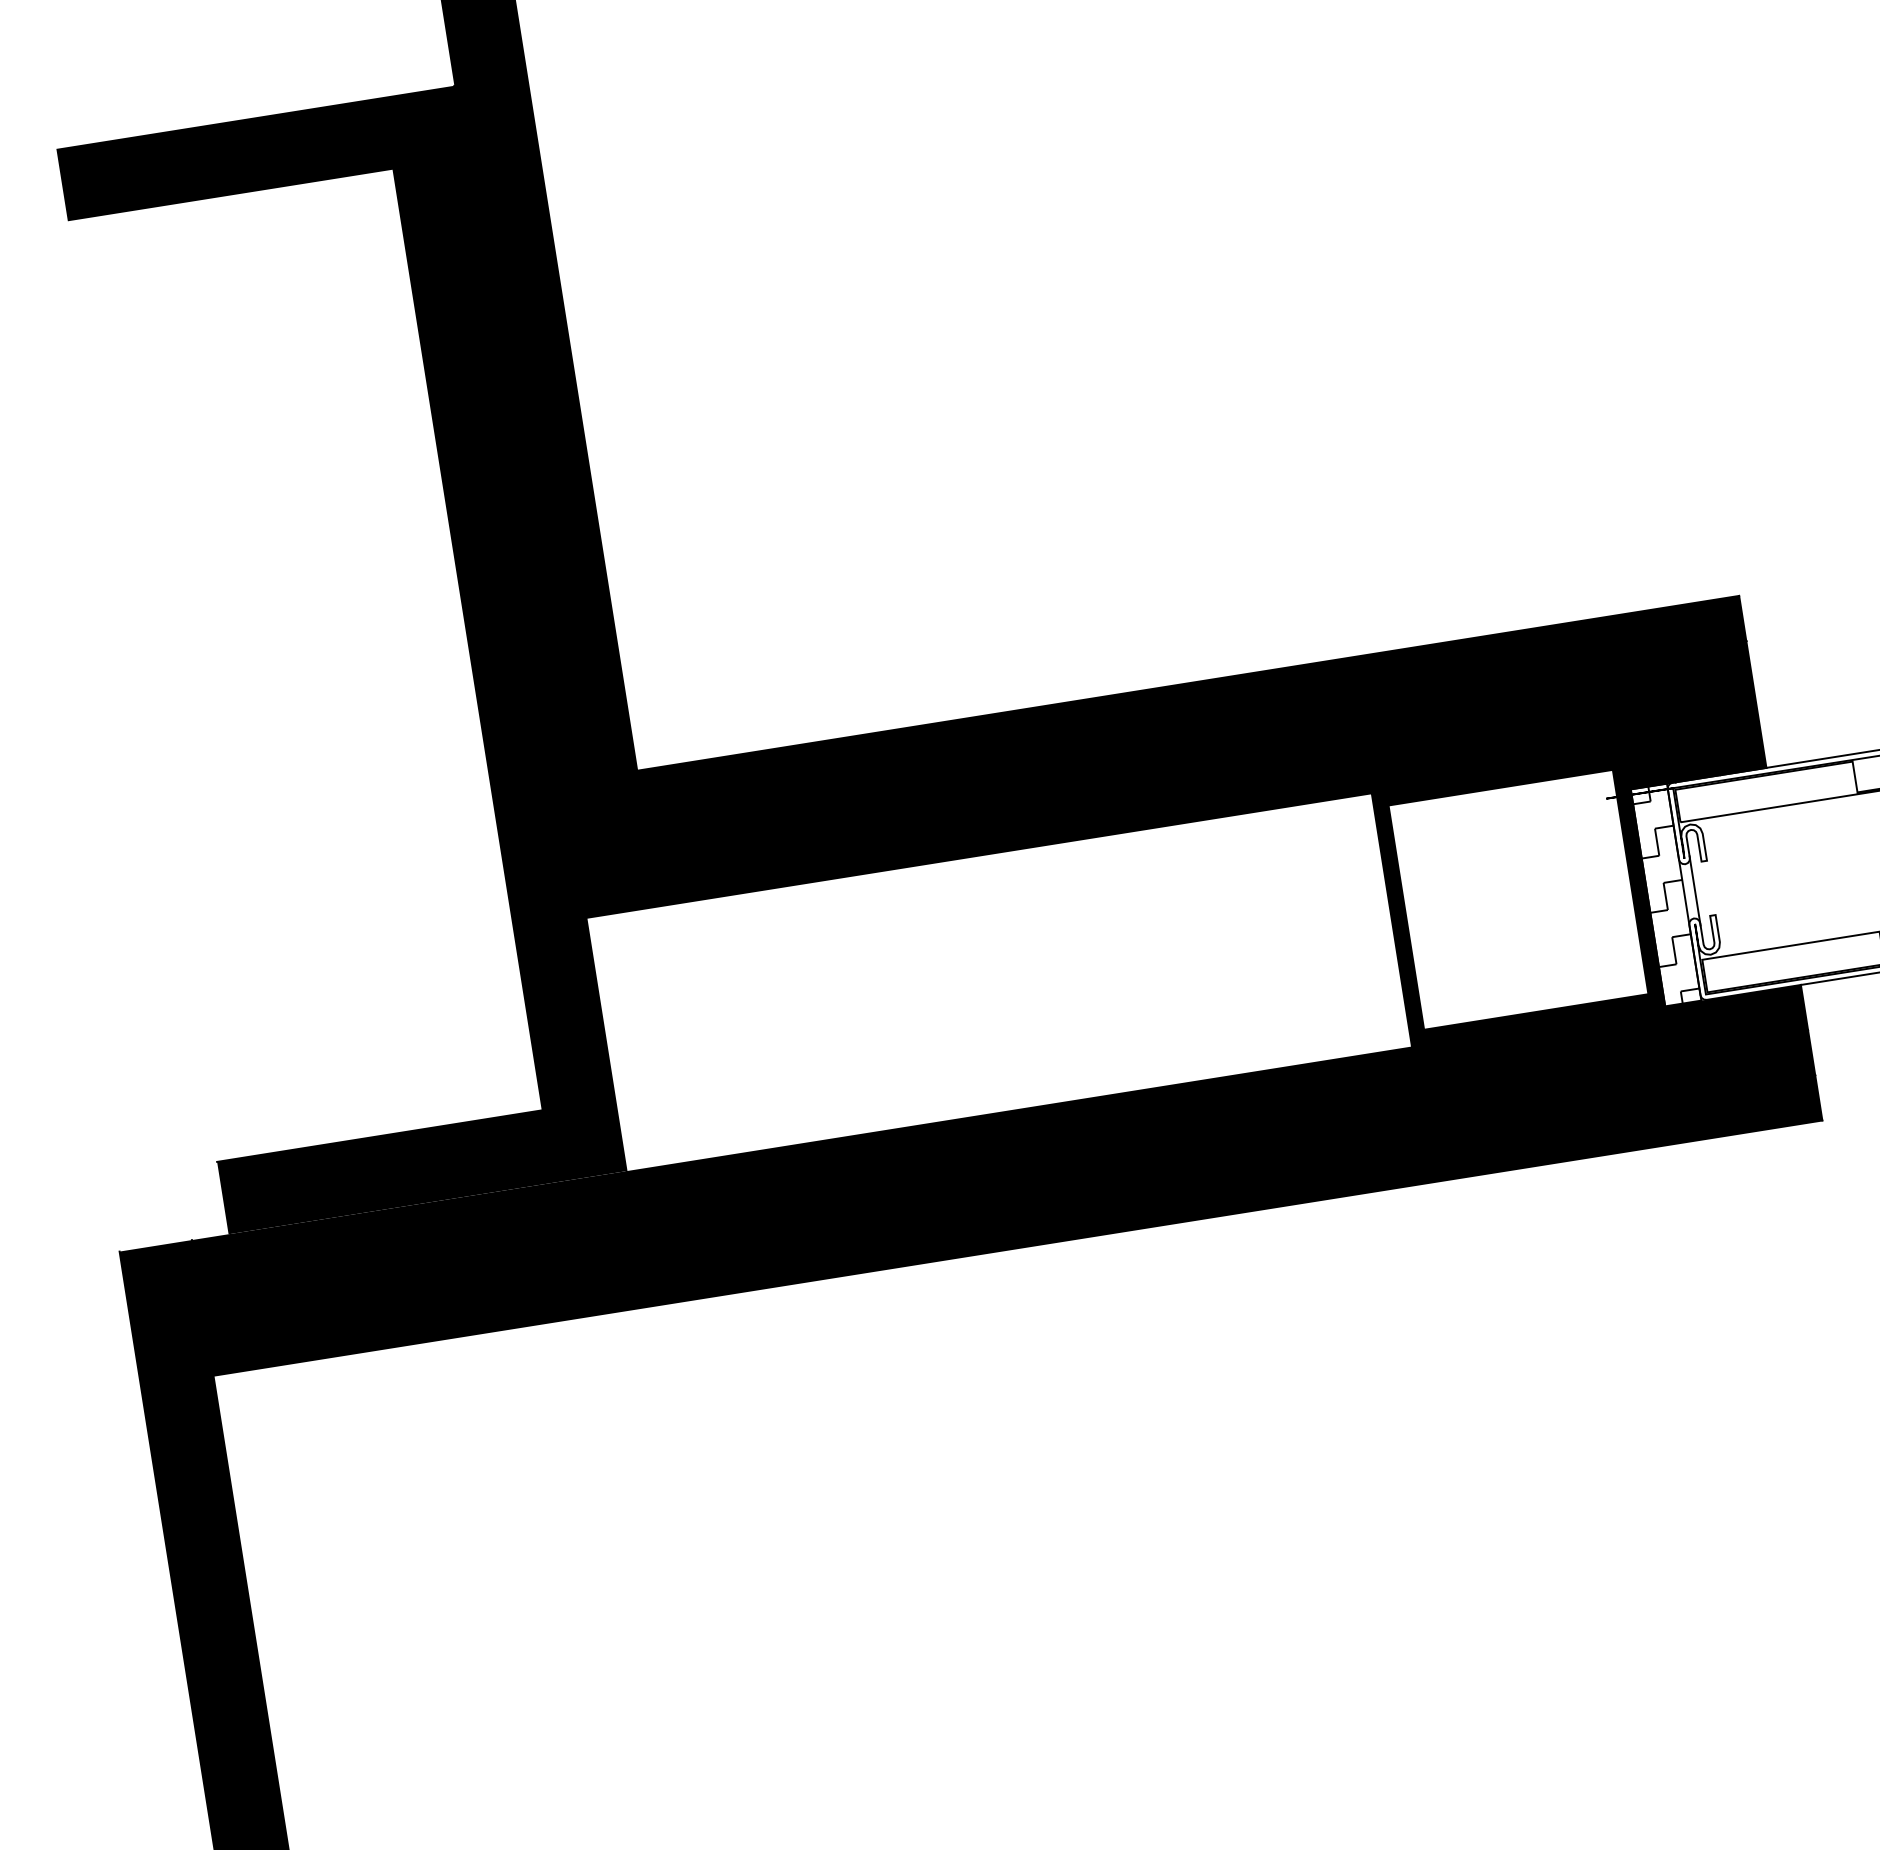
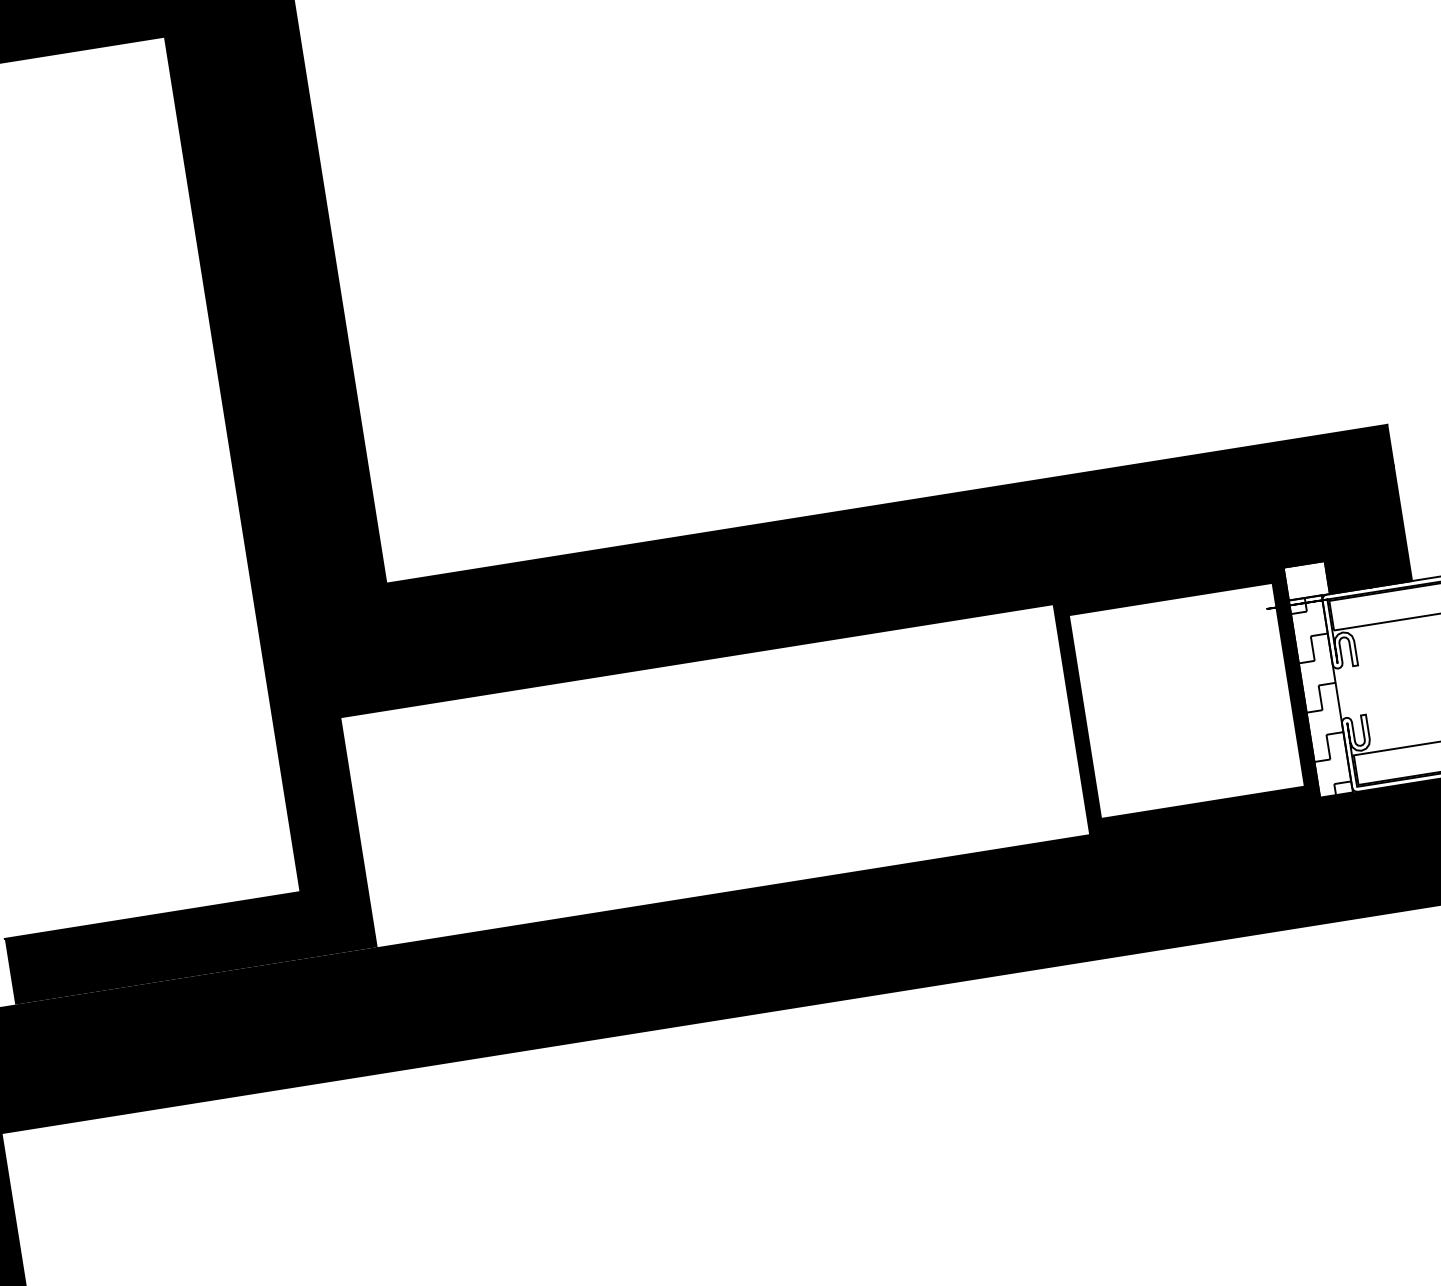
fill: (1649, 767) -> (1305, 580), removed
line: (1694, 890) -> (1346, 692), removed

